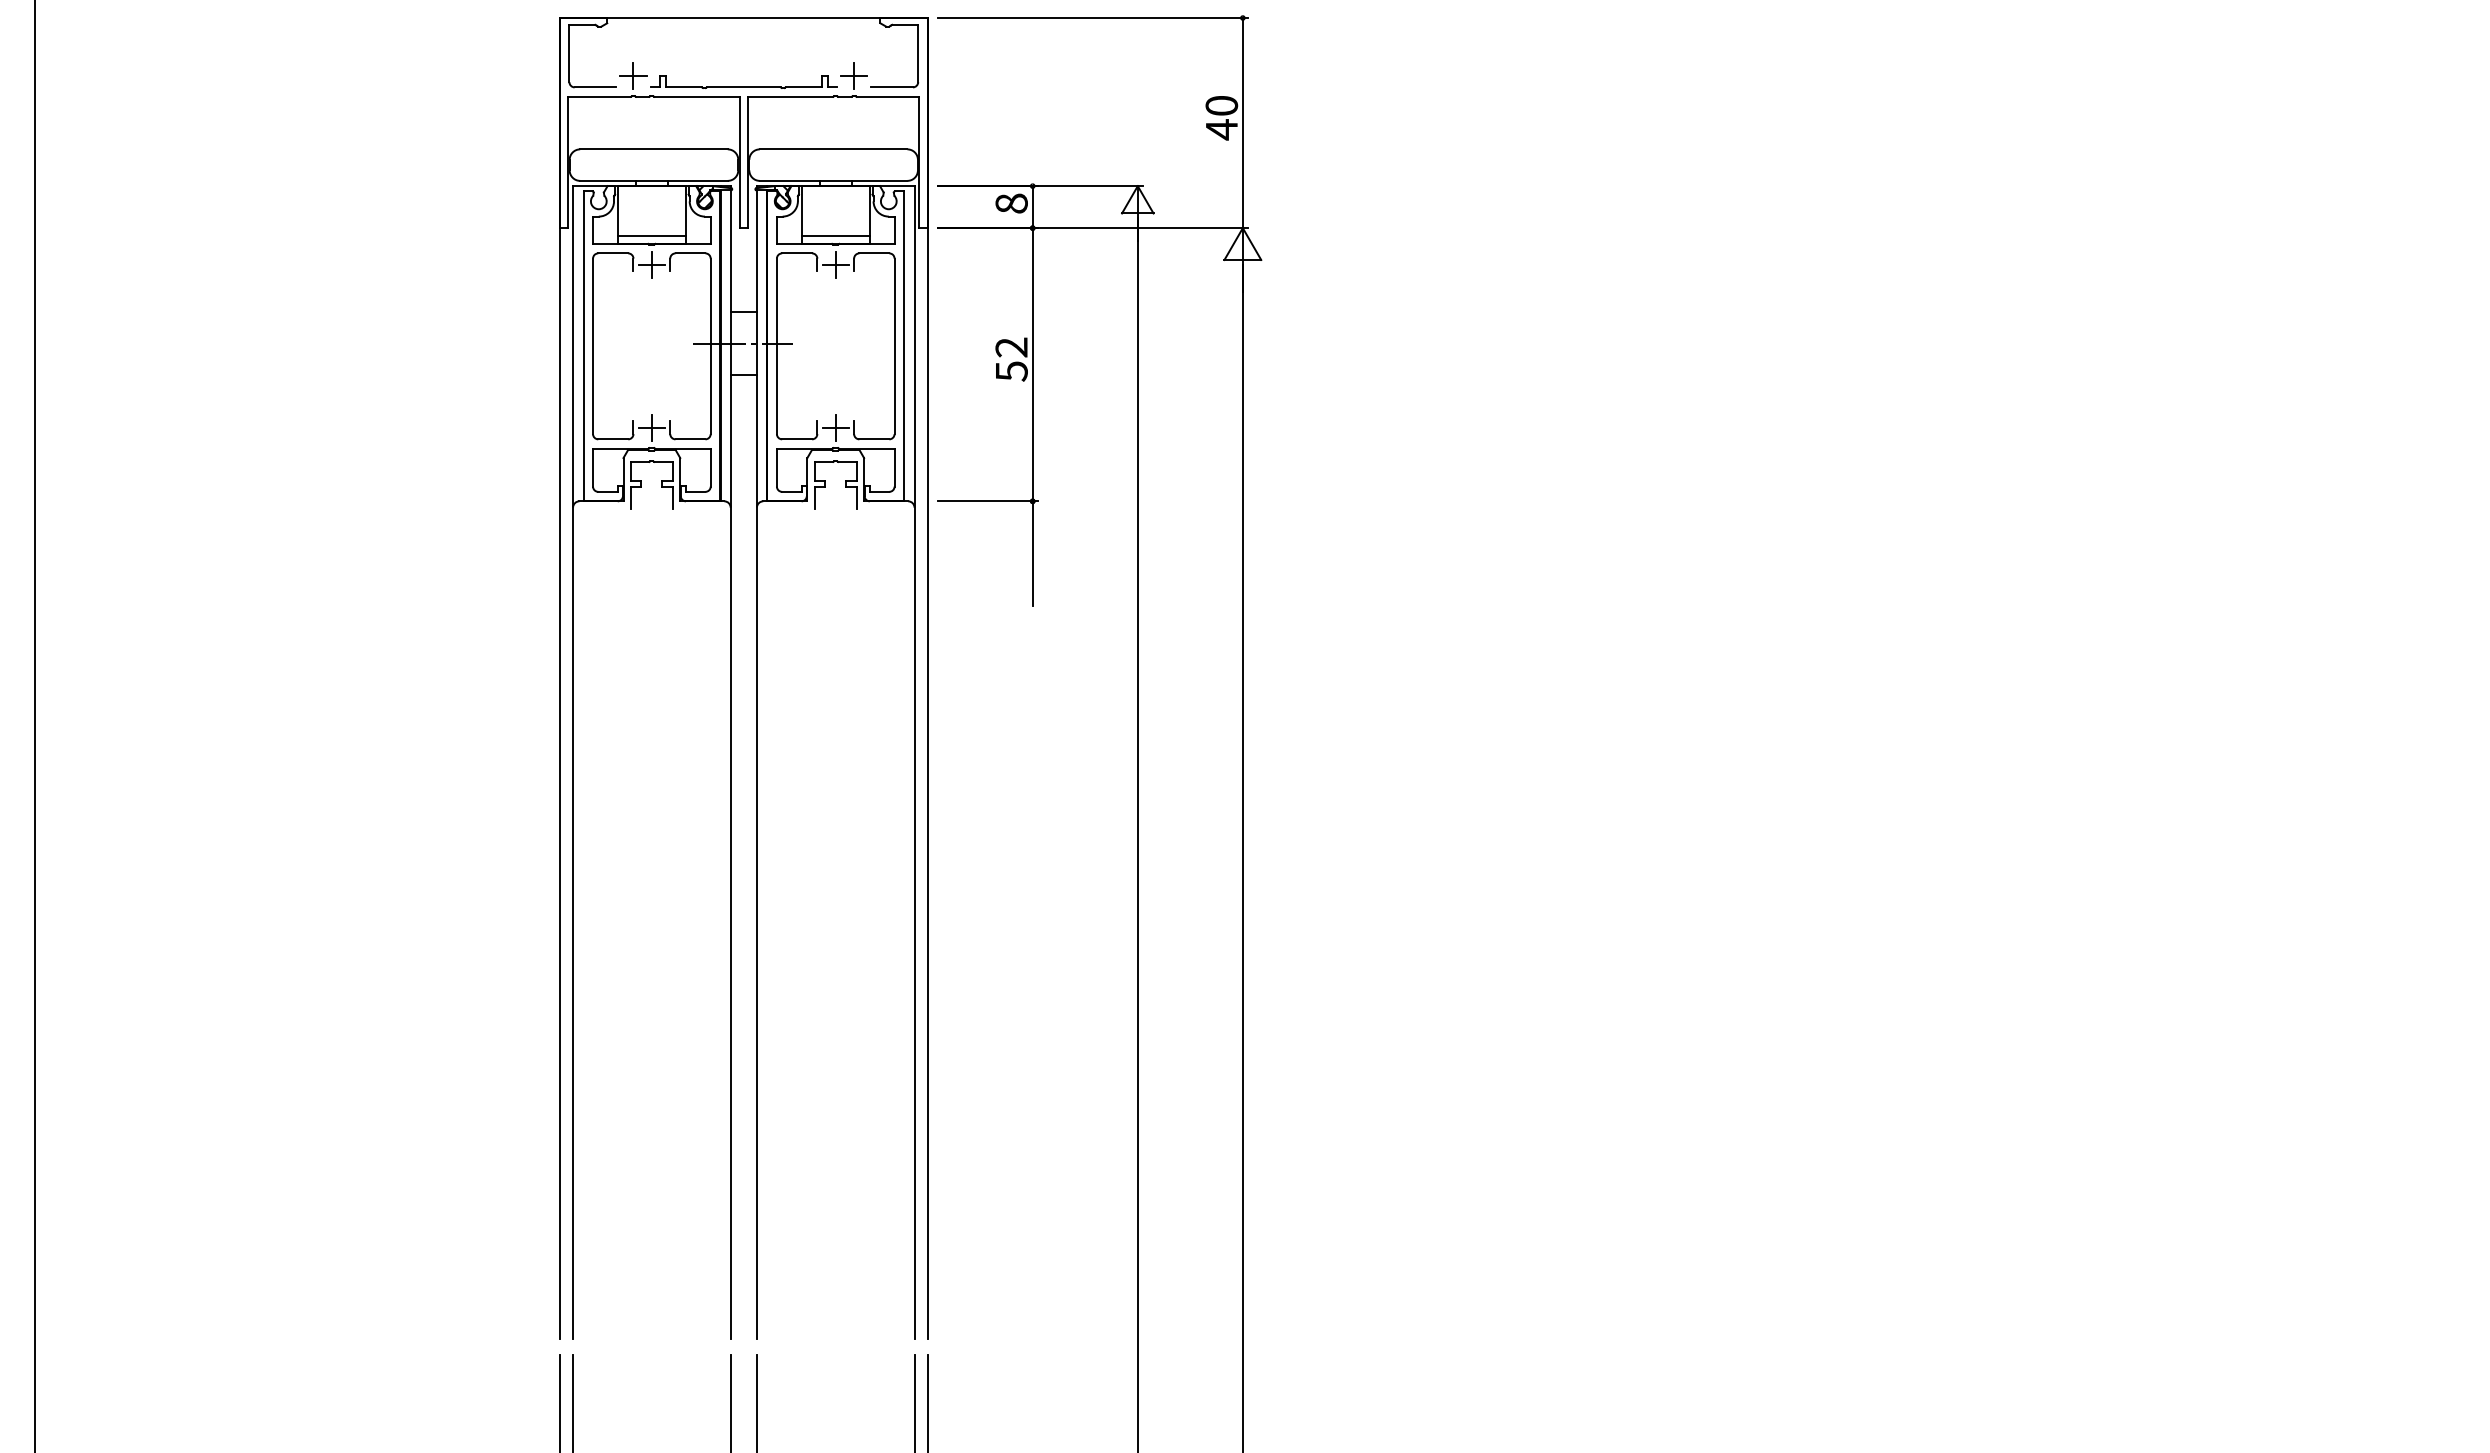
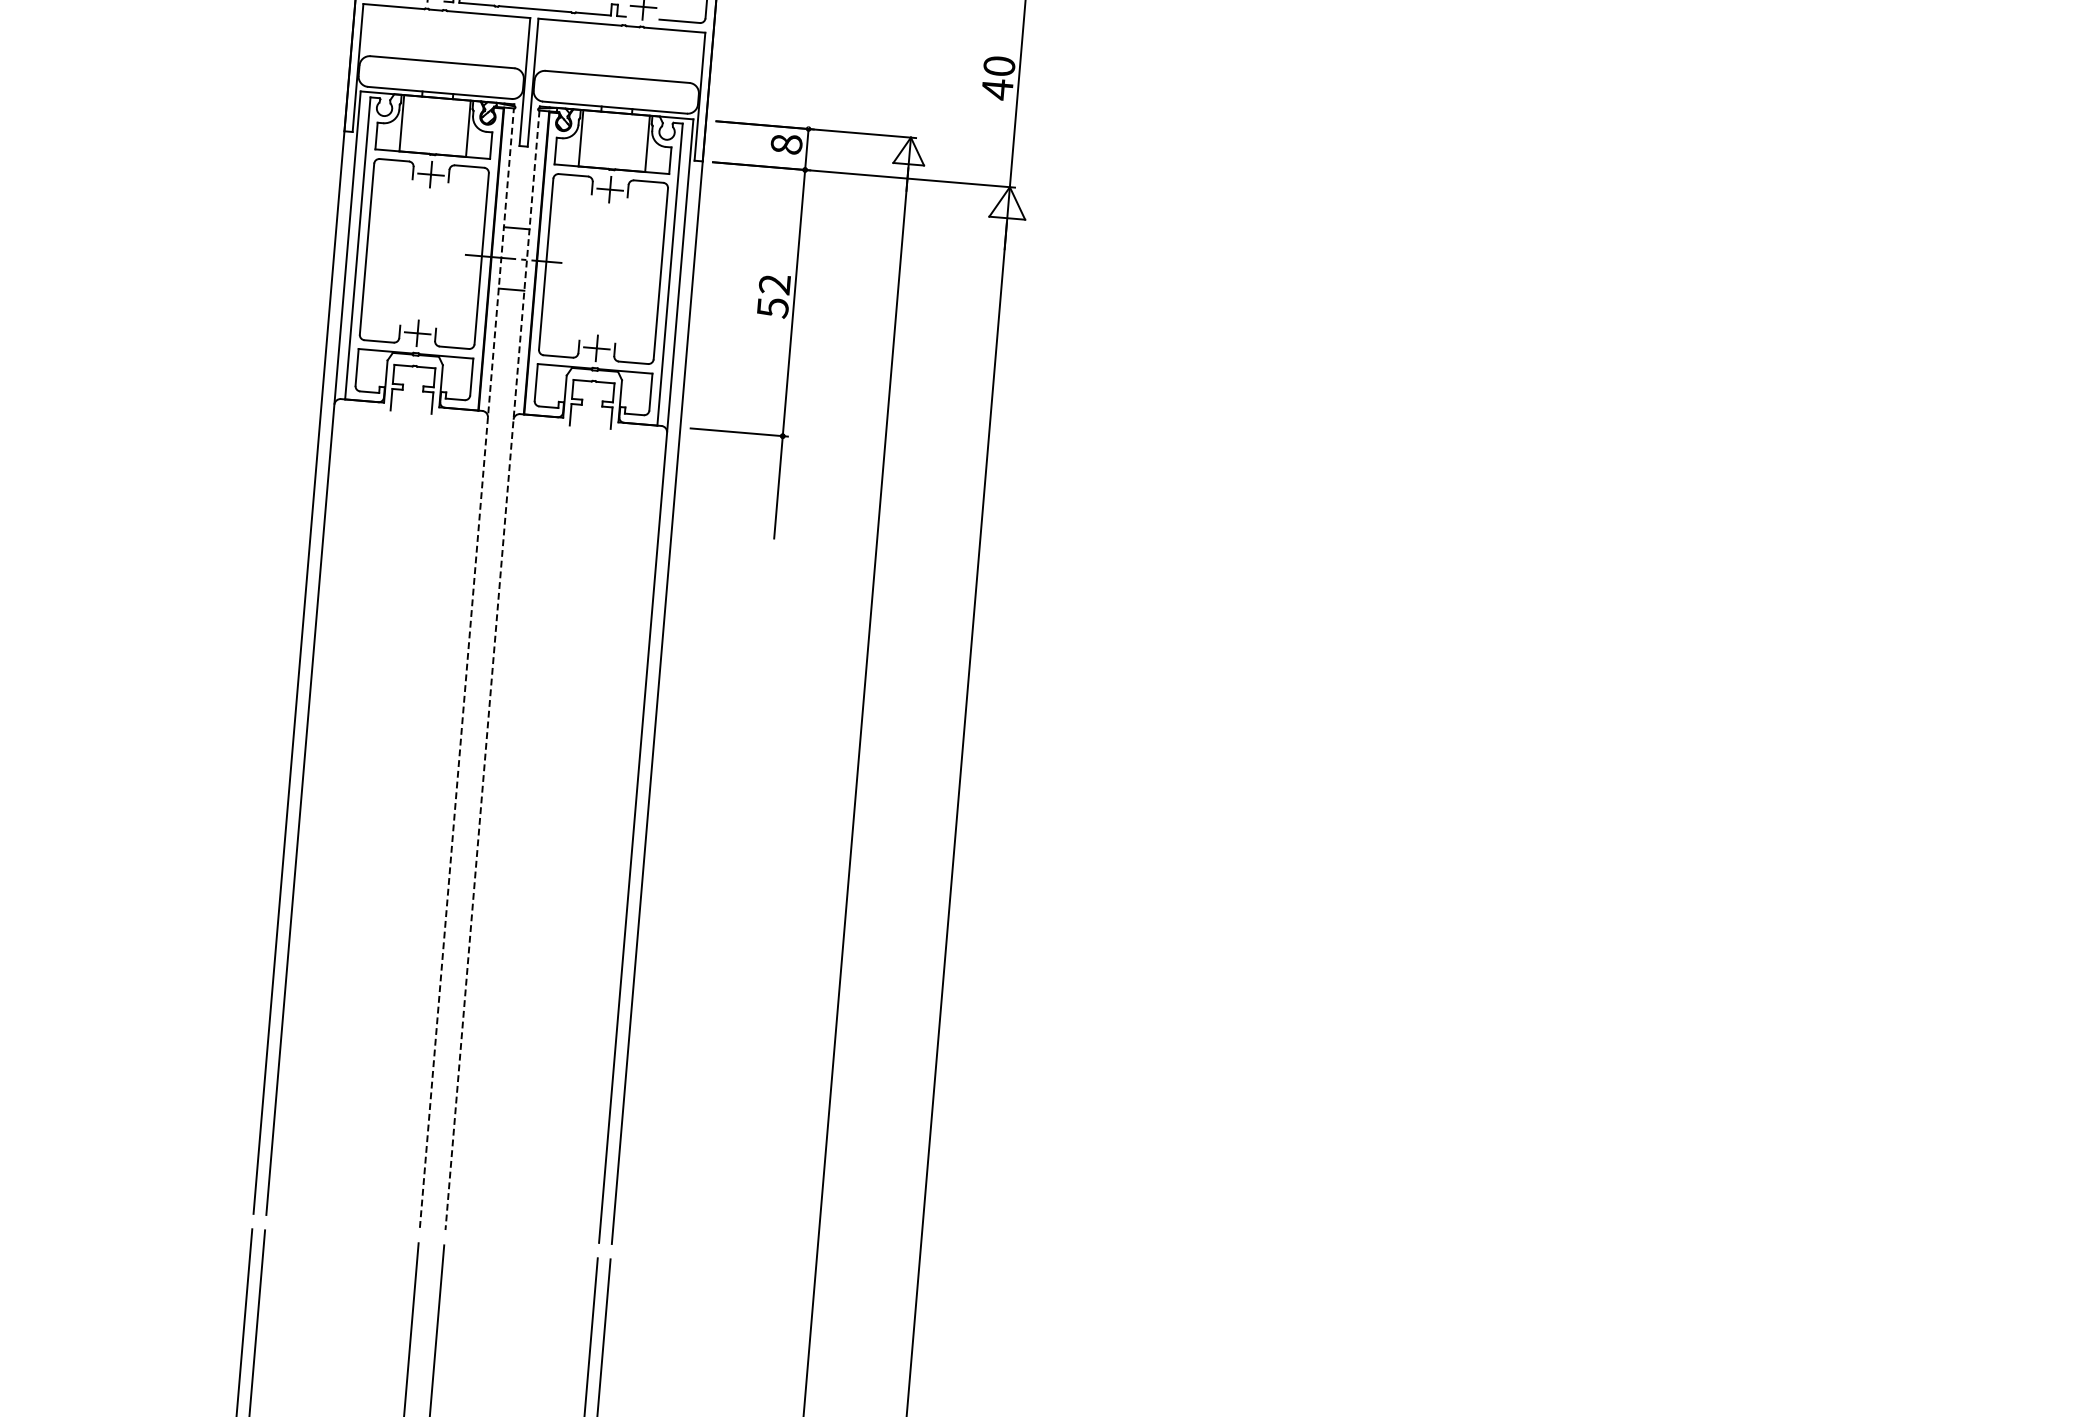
line: (651, 236) -> (432, 146), removed
line: (835, 236) -> (612, 161), removed
line: (730, 764) -> (466, 667), solid -> dashed
line: (756, 765) -> (492, 670), solid -> dashed

